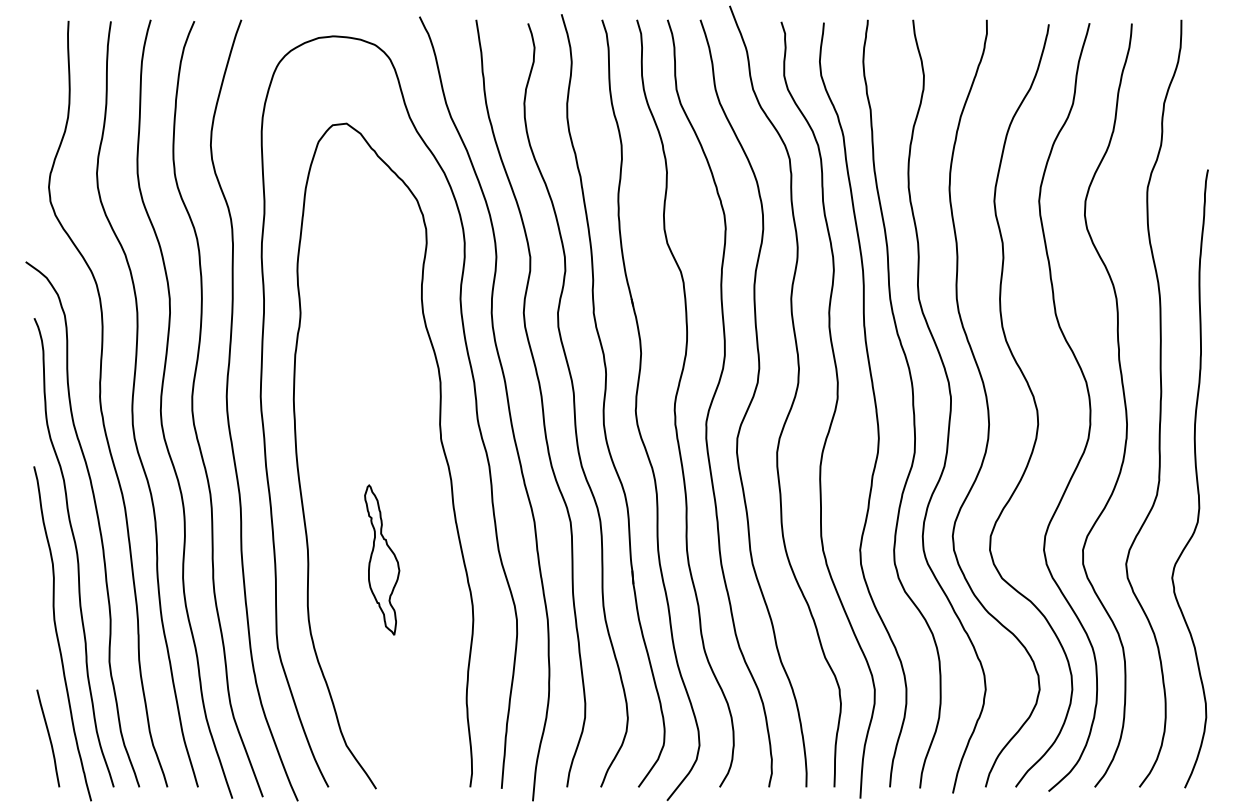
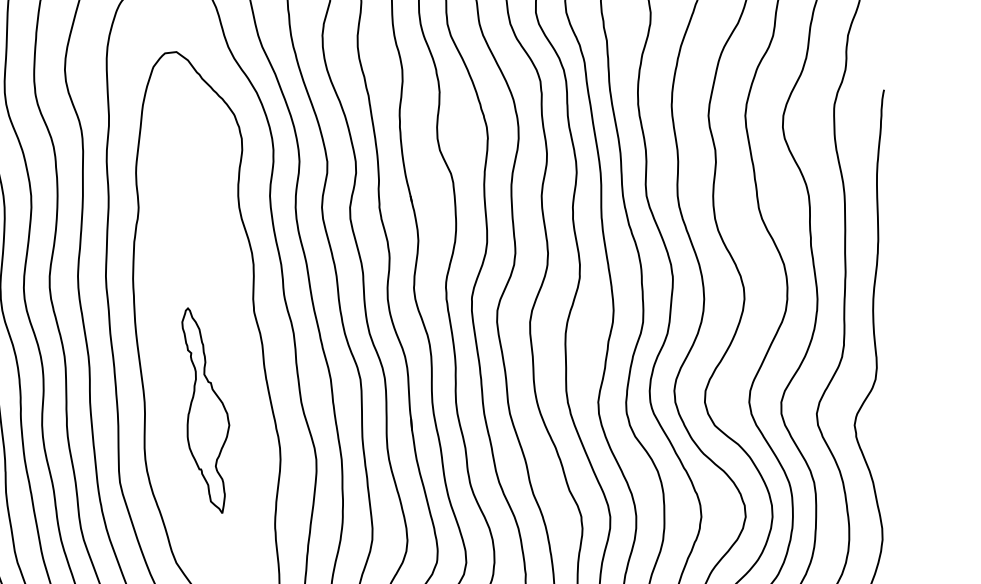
part: (381, 559) -> (205, 410), size x1.67

